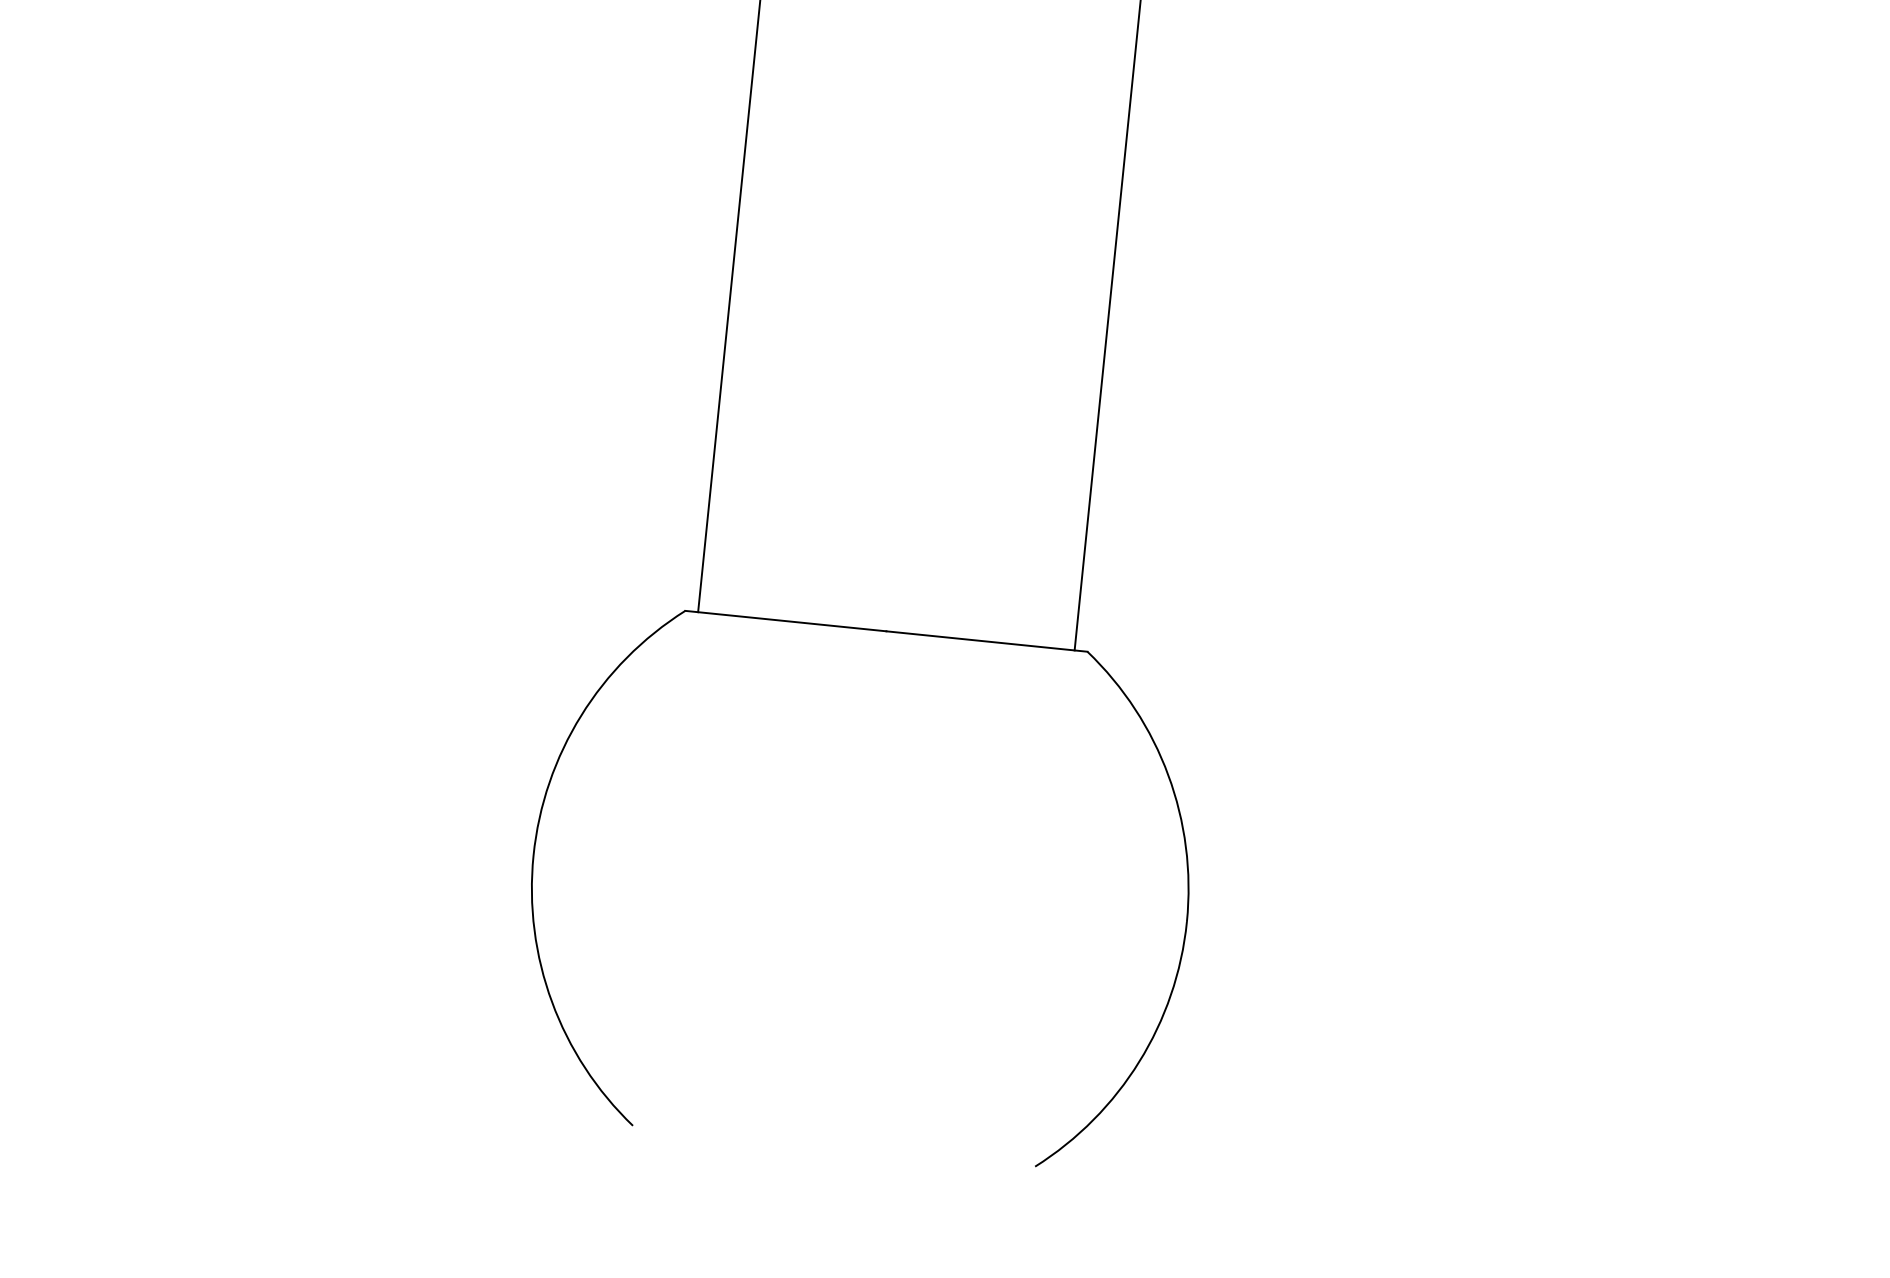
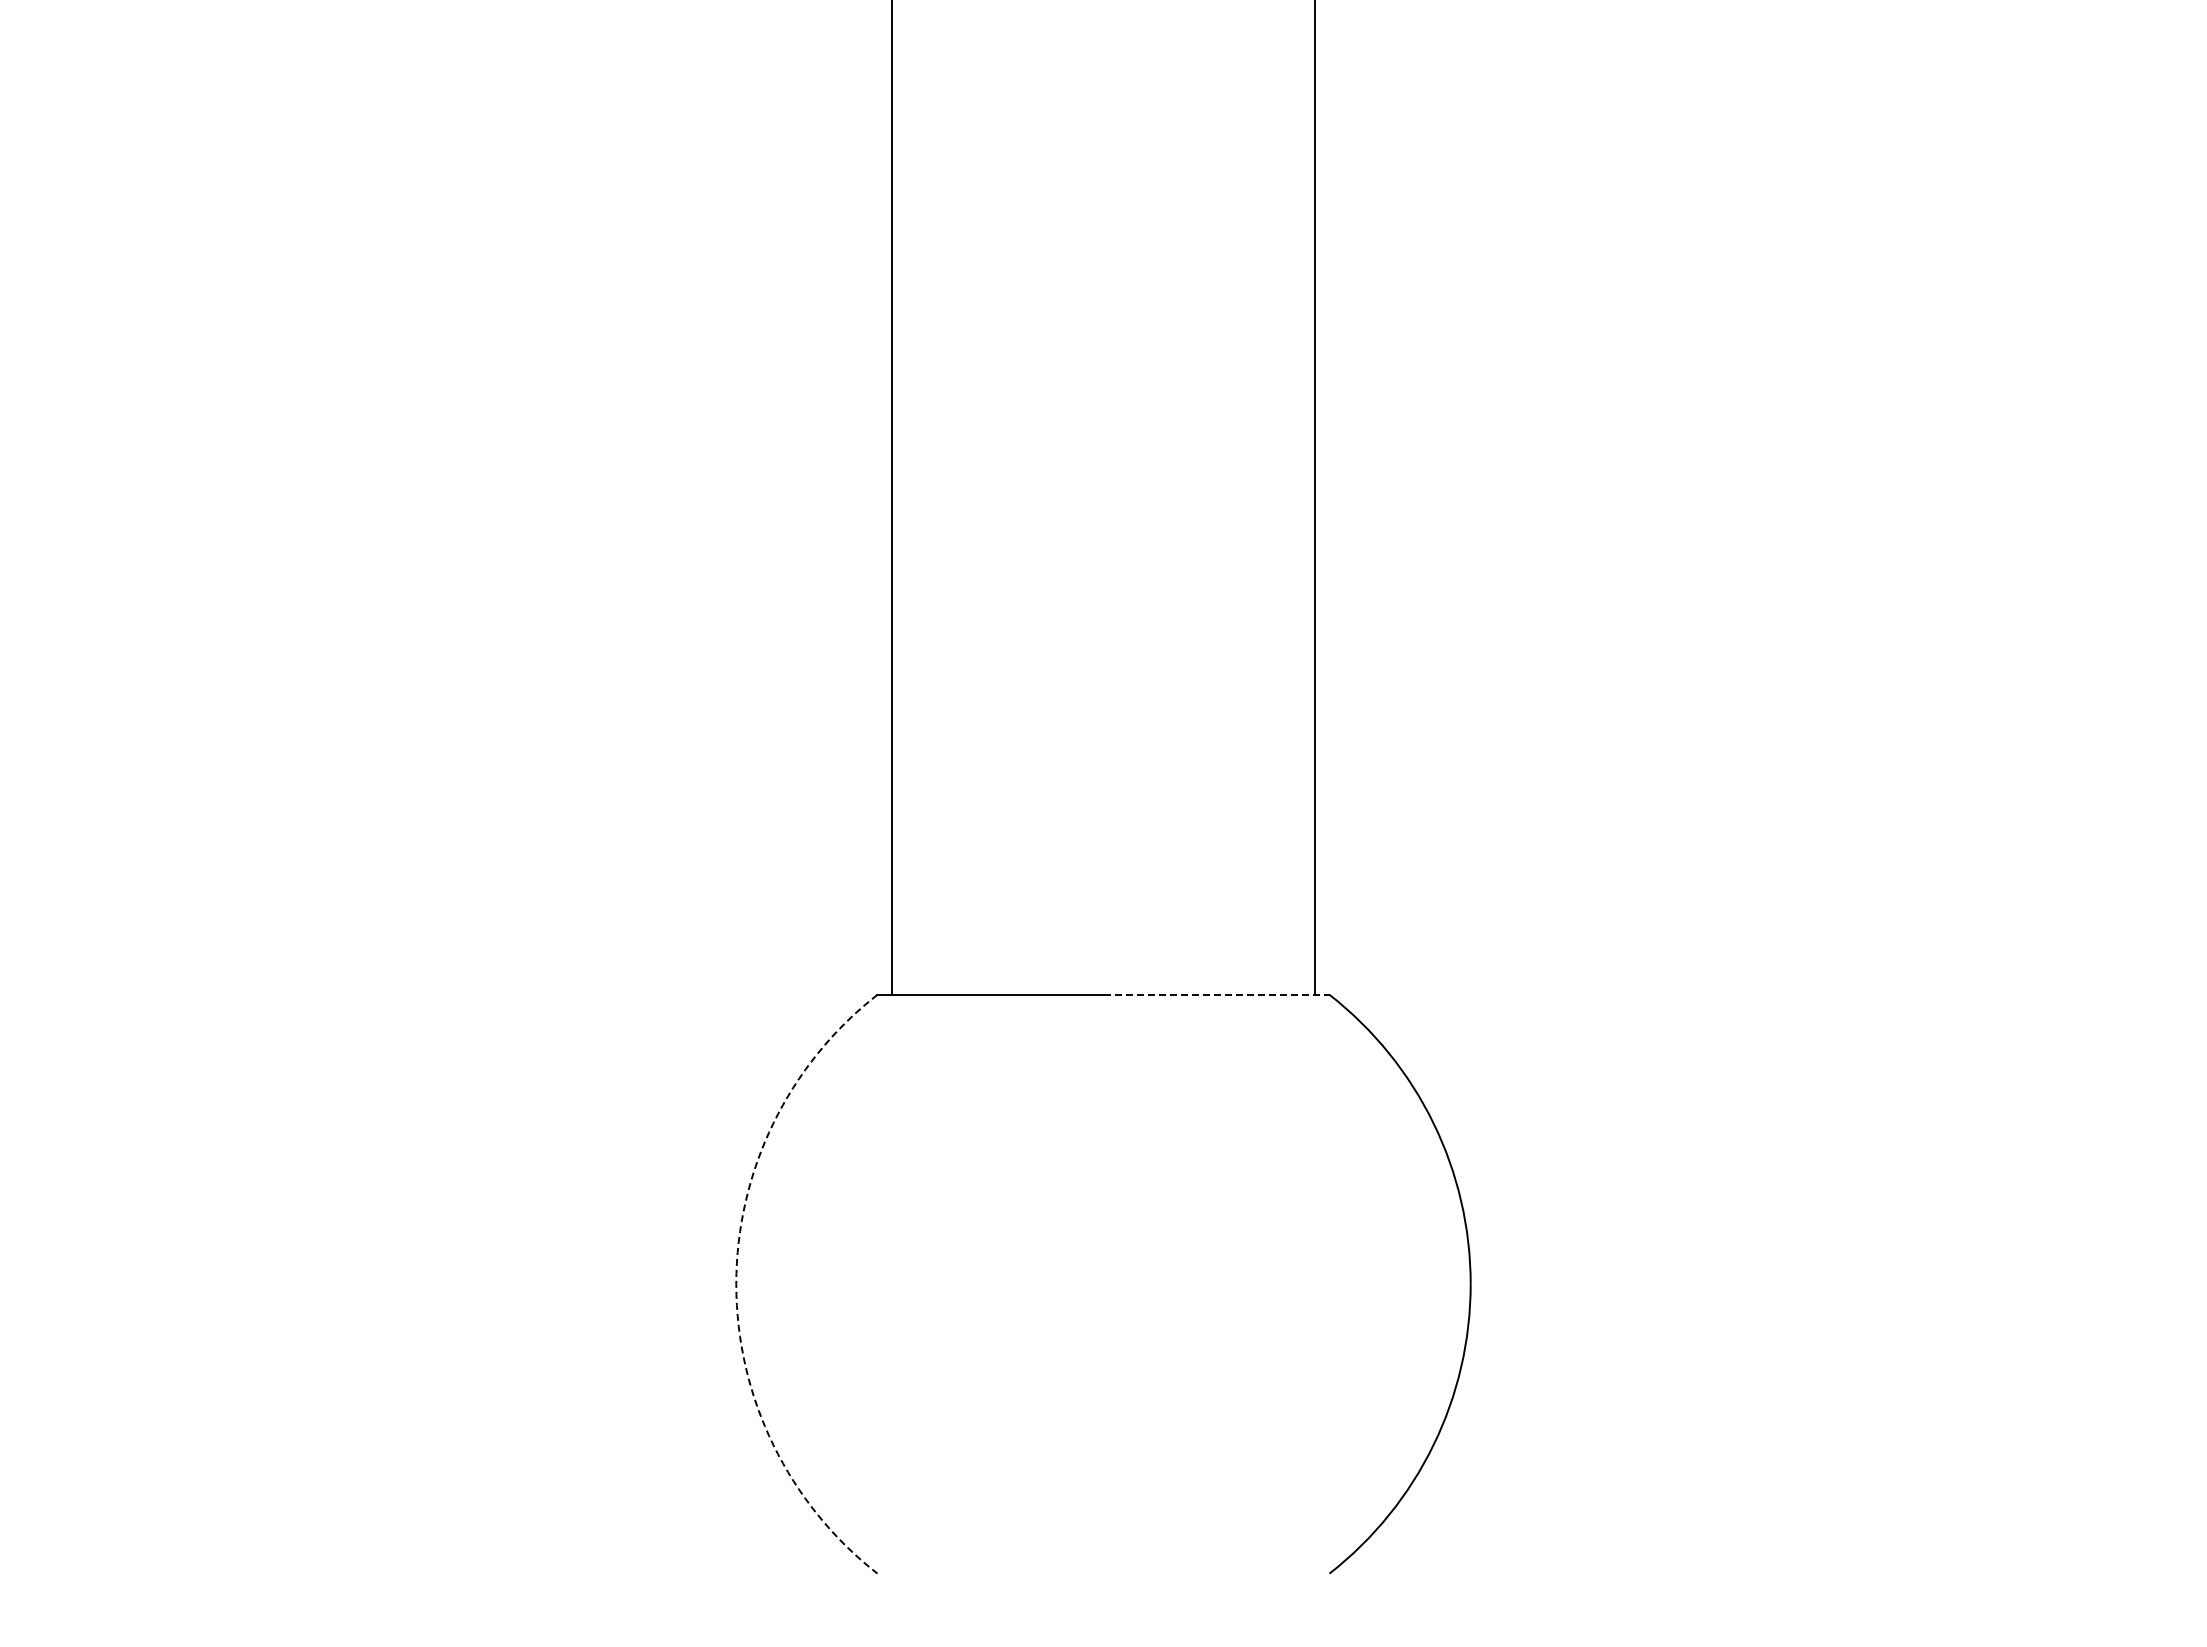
line: (987, 641) -> (1217, 994), solid -> dashed
arc: (533, 855) -> (736, 1284), solid -> dashed

